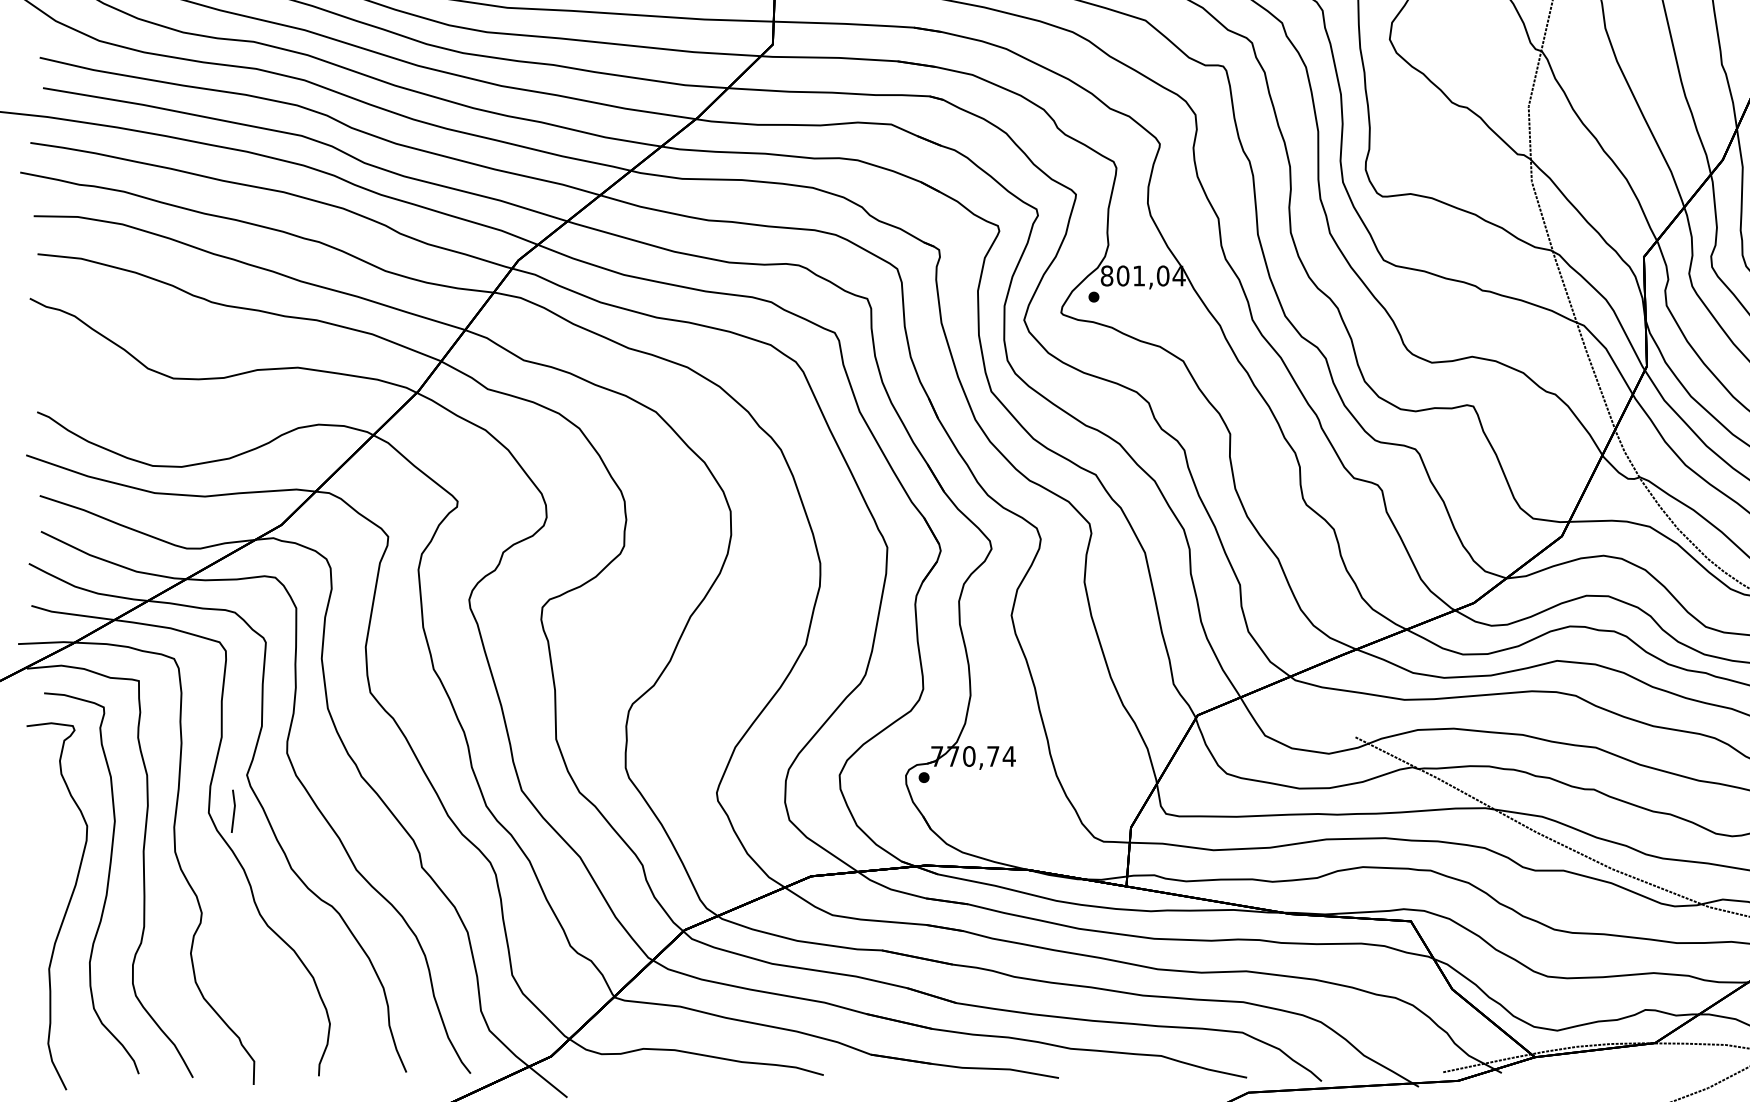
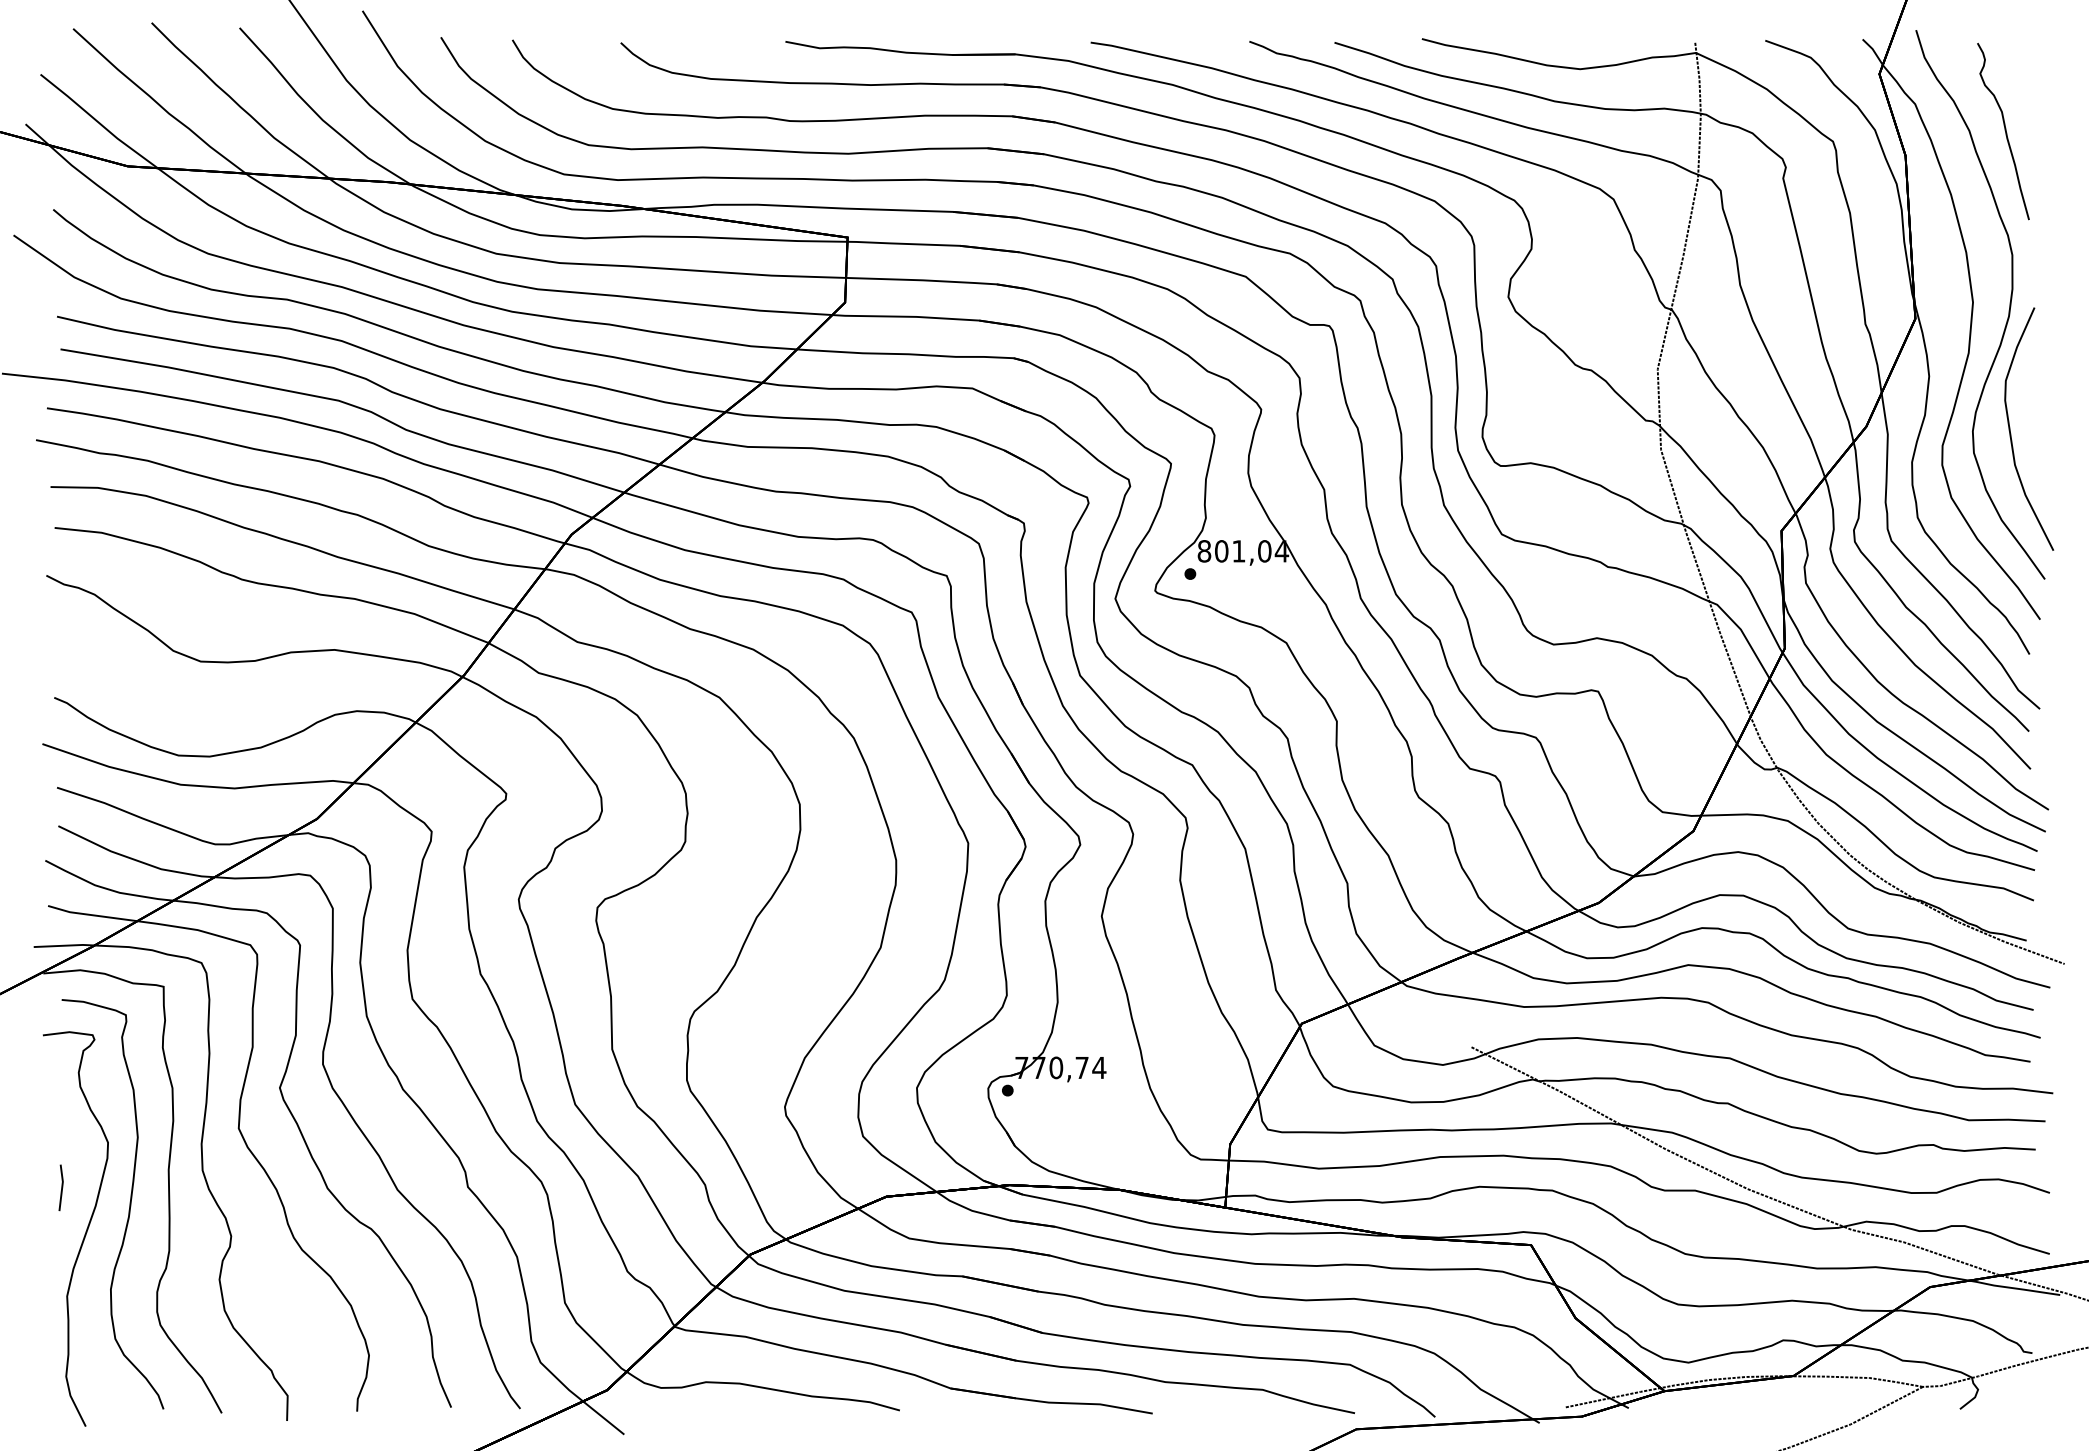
part: (232, 811) -> (60, 1187), moved

